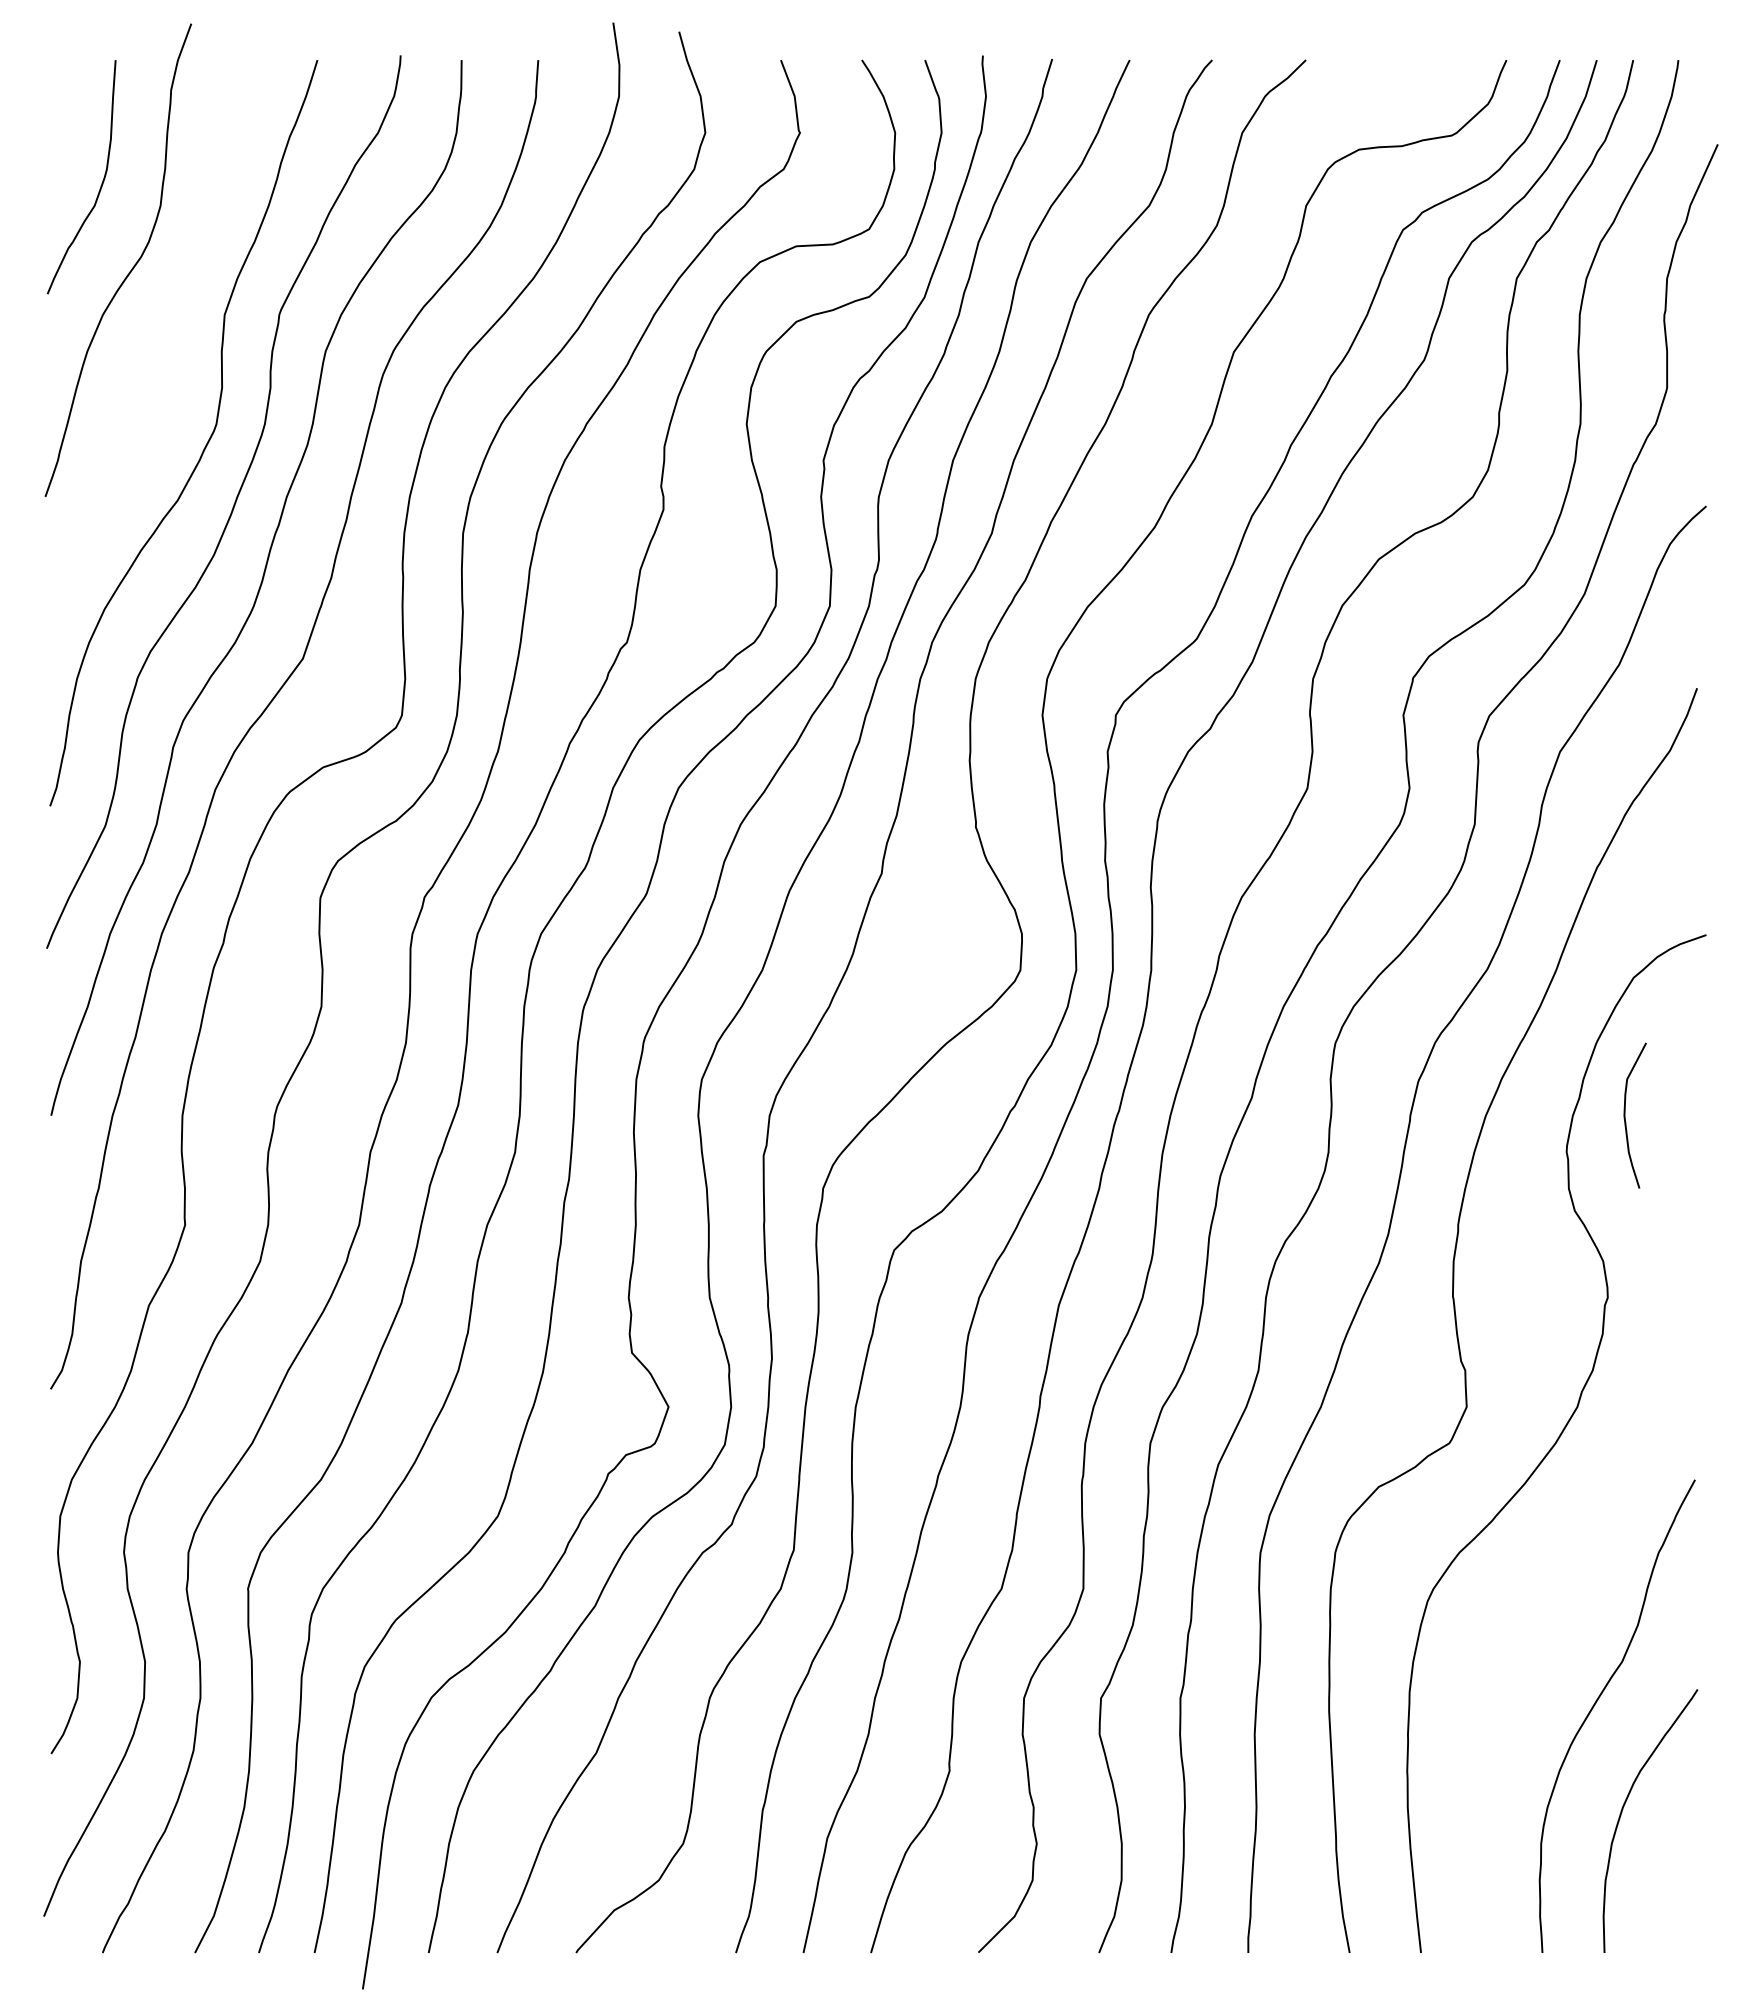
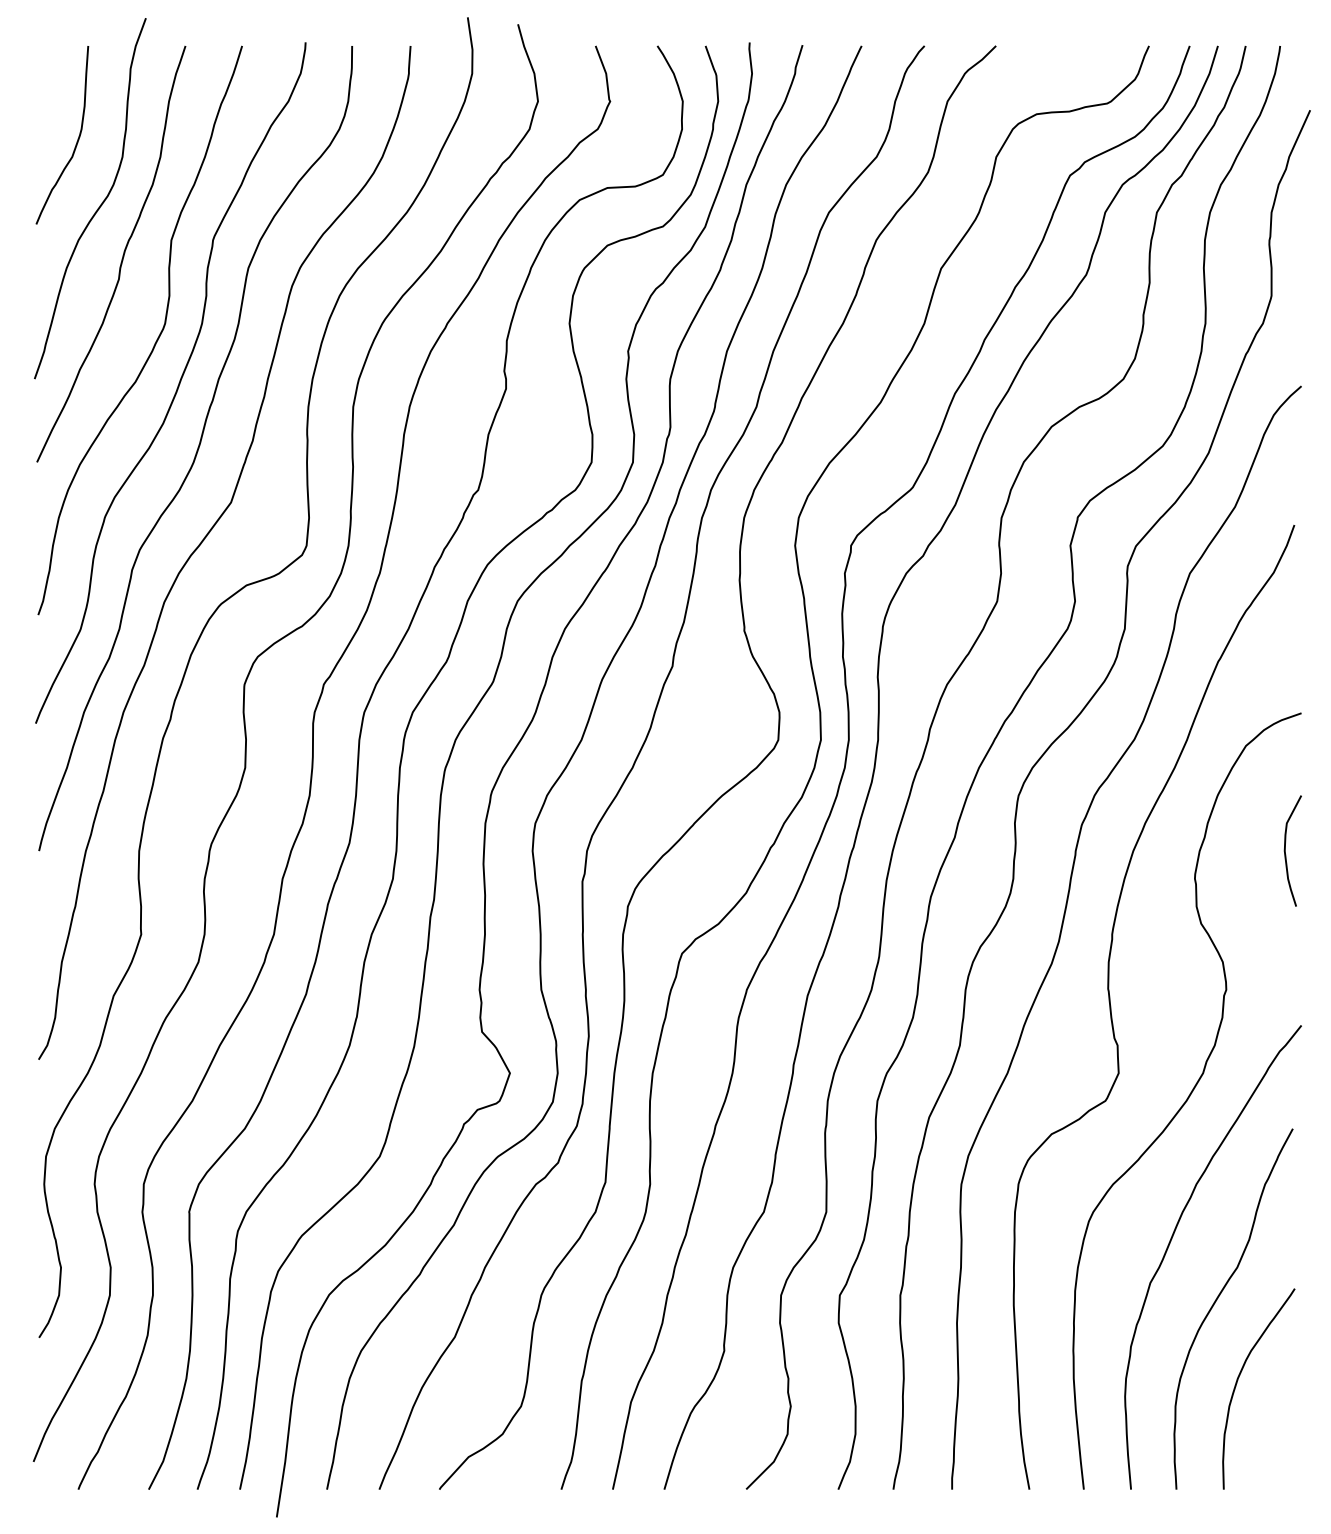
curve: (159, 339) -> (121, 259), added
curve: (1625, 1115) -> (1285, 850), moved
curve: (1536, 1625) -> (1171, 1239), added

